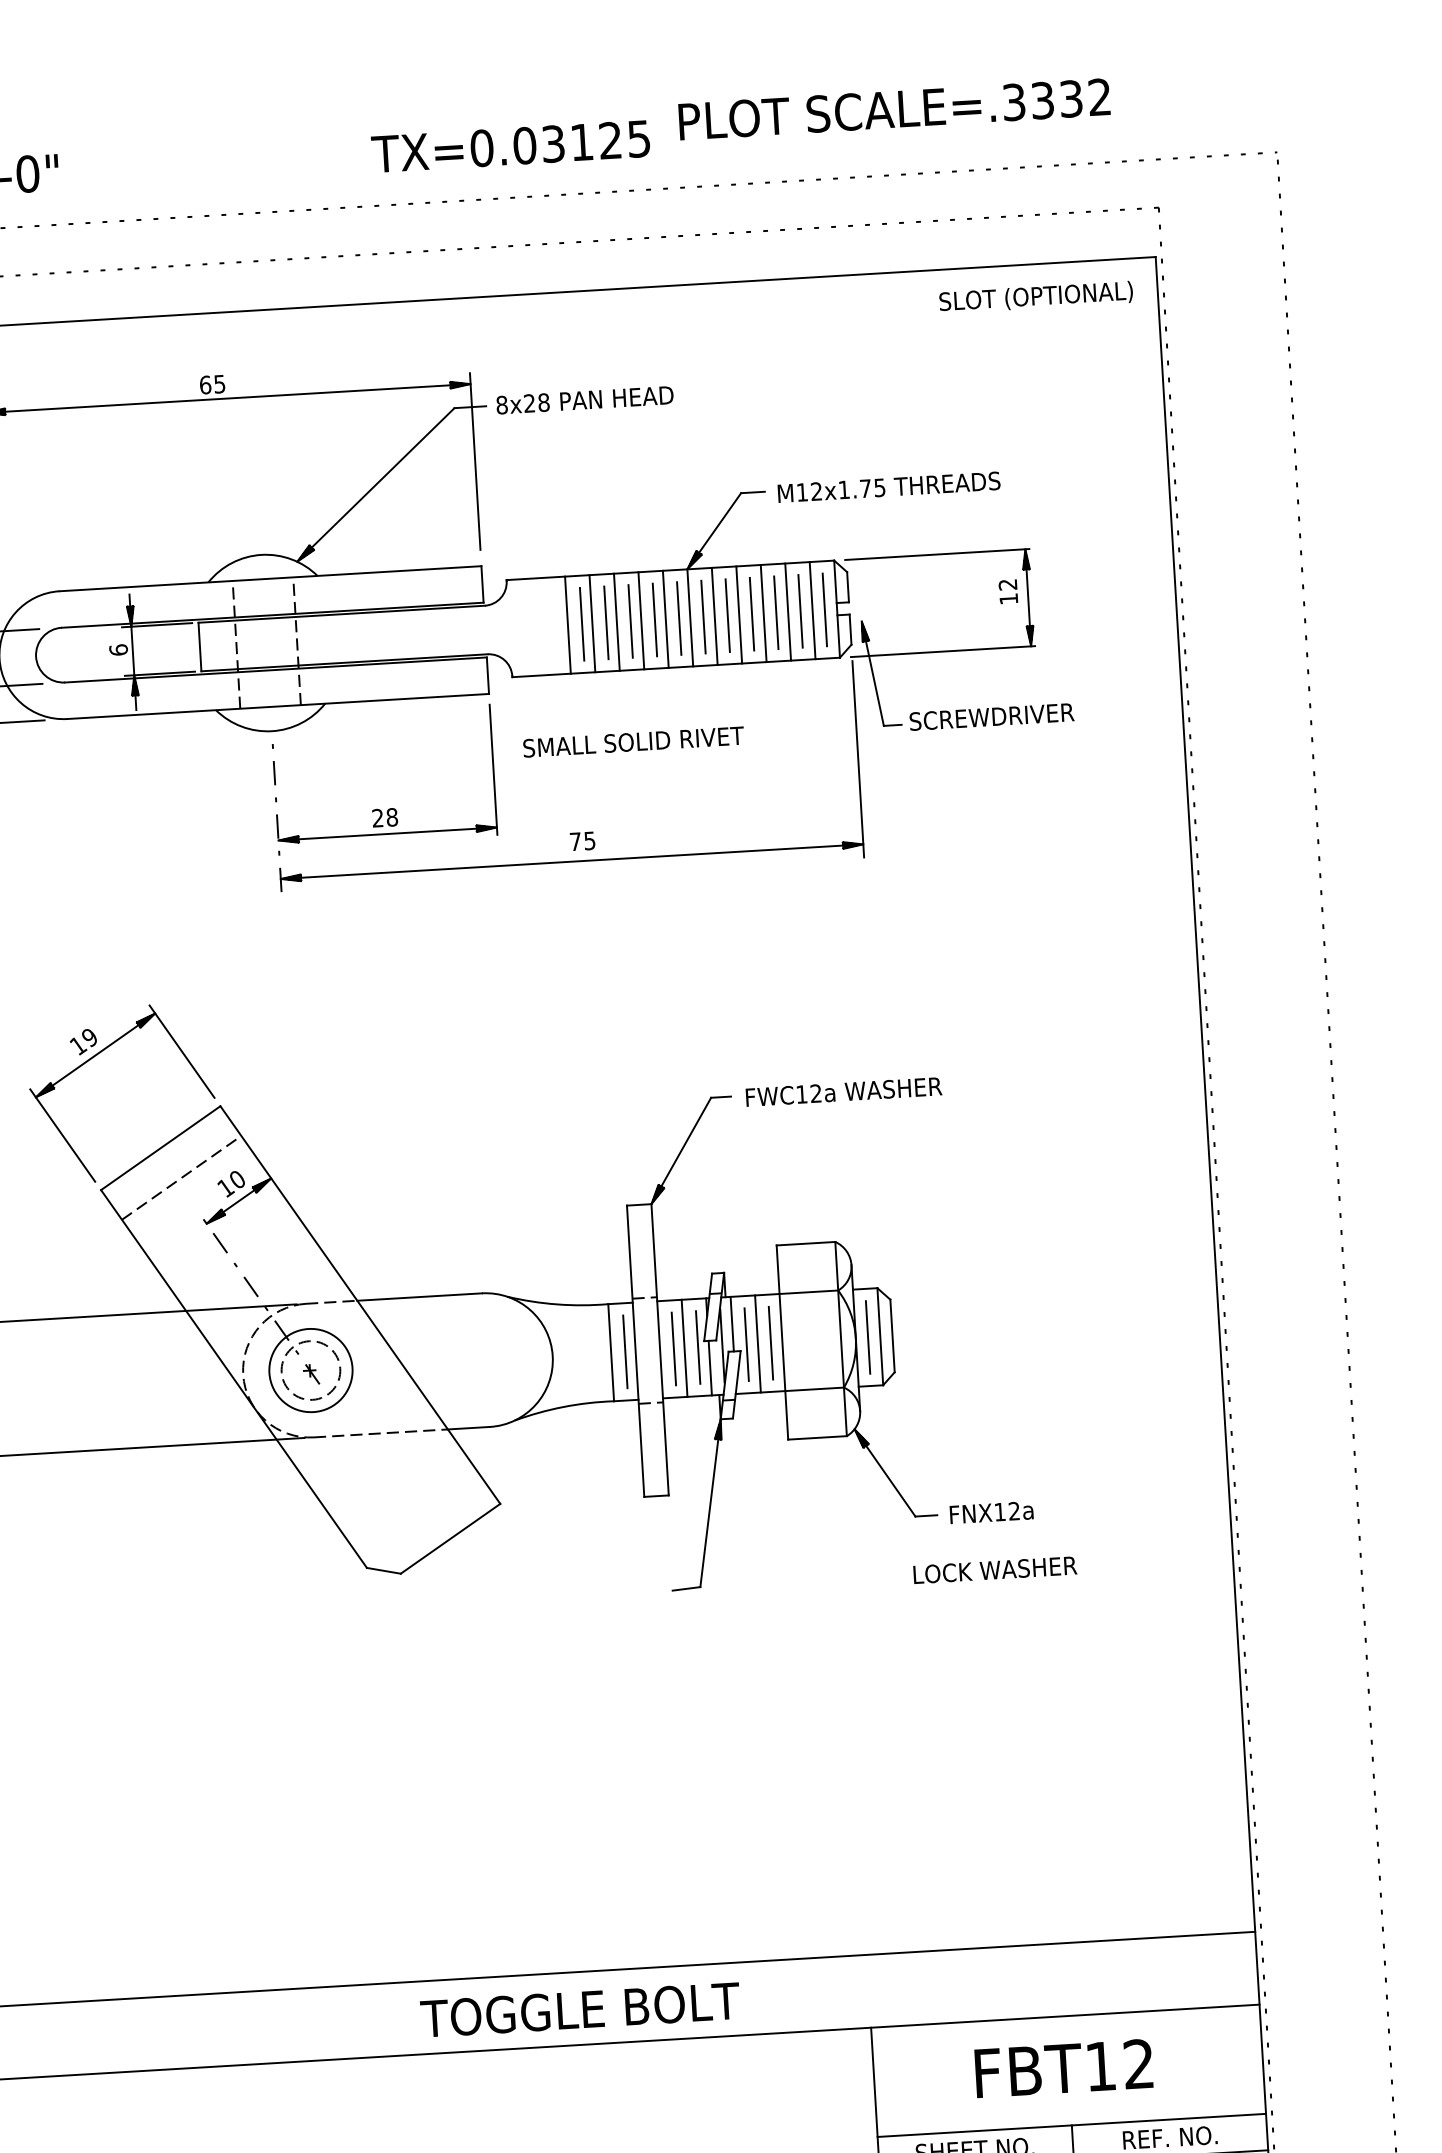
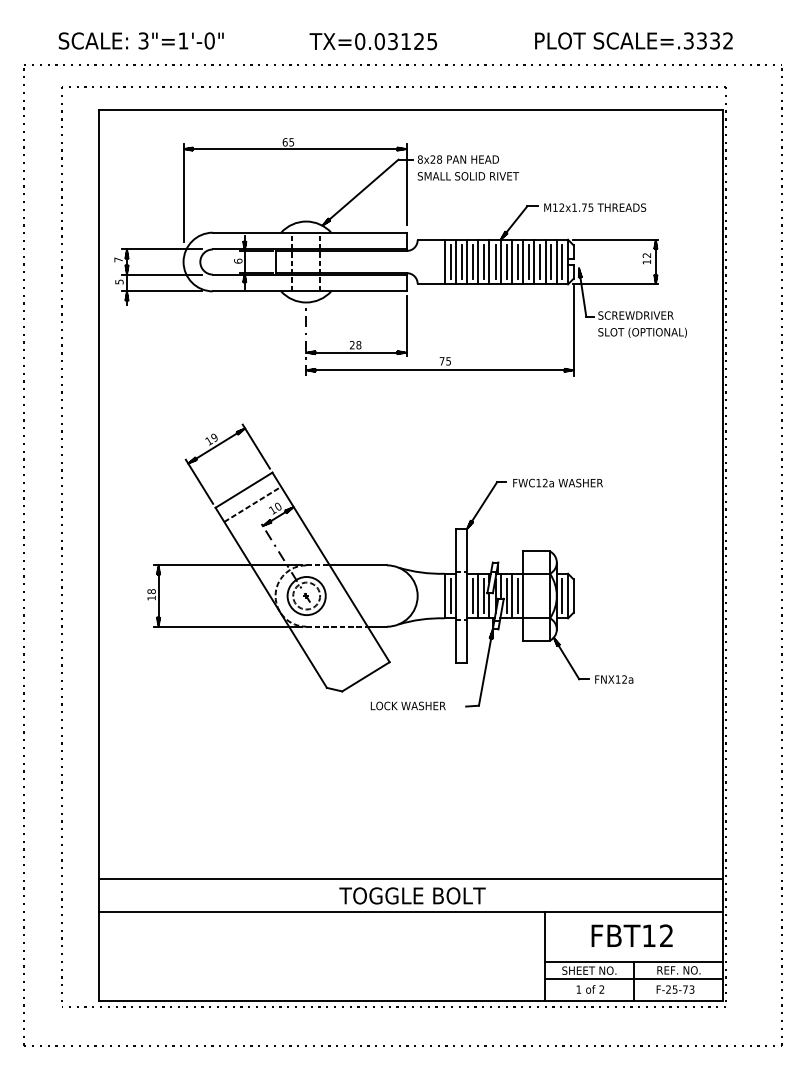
text: (893, 108) -> (633, 40), moved
text: (508, 146) -> (372, 41), moved
text: (1035, 296) -> (642, 332), moved
text: (633, 742) -> (468, 176), moved
text: (993, 1569) -> (407, 705), moved

